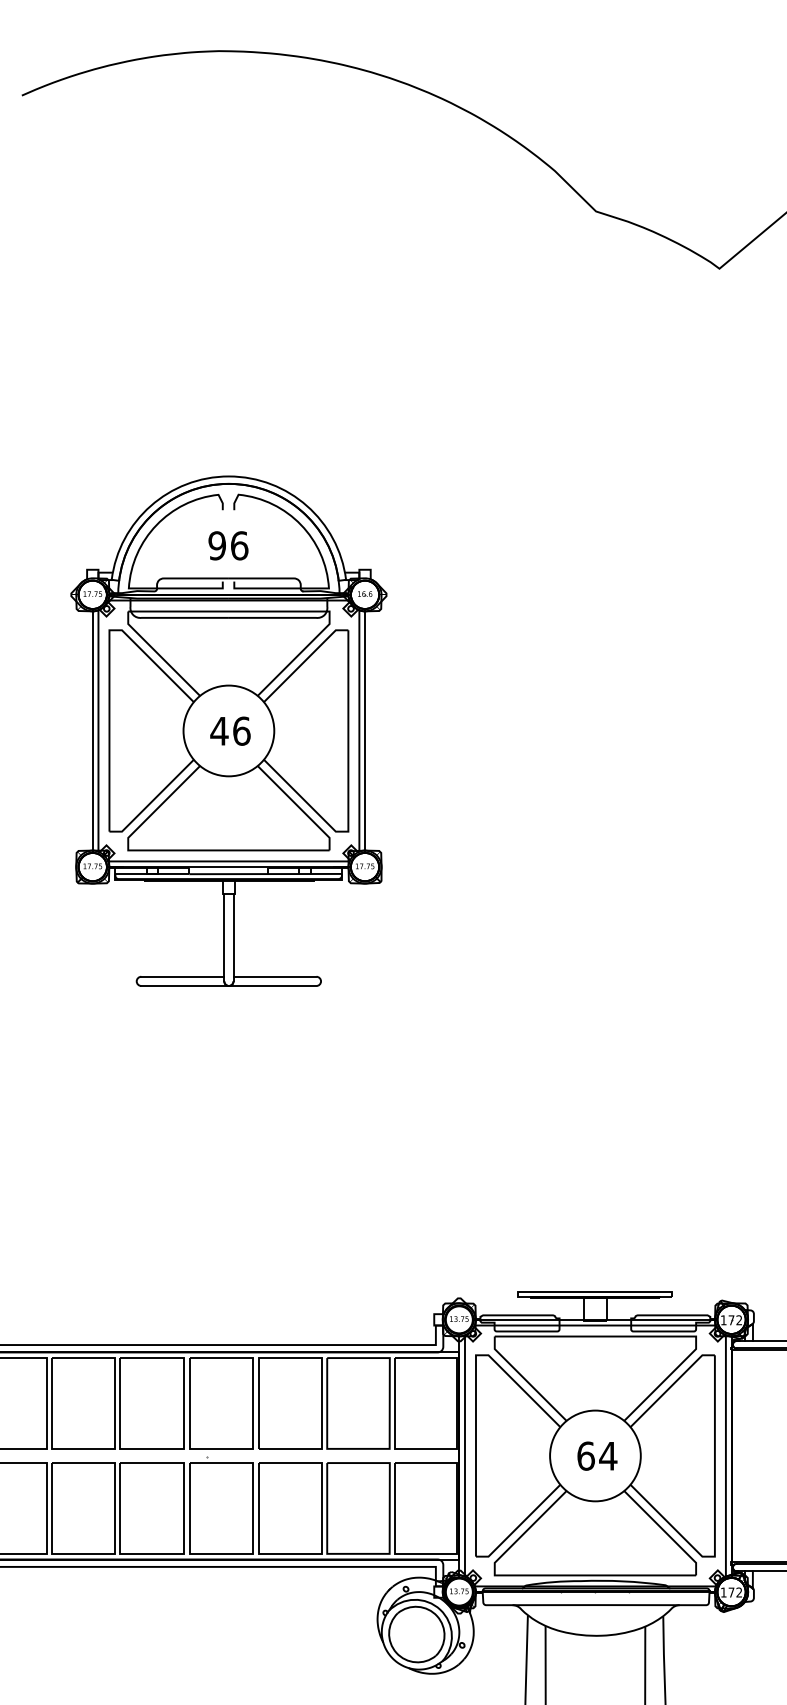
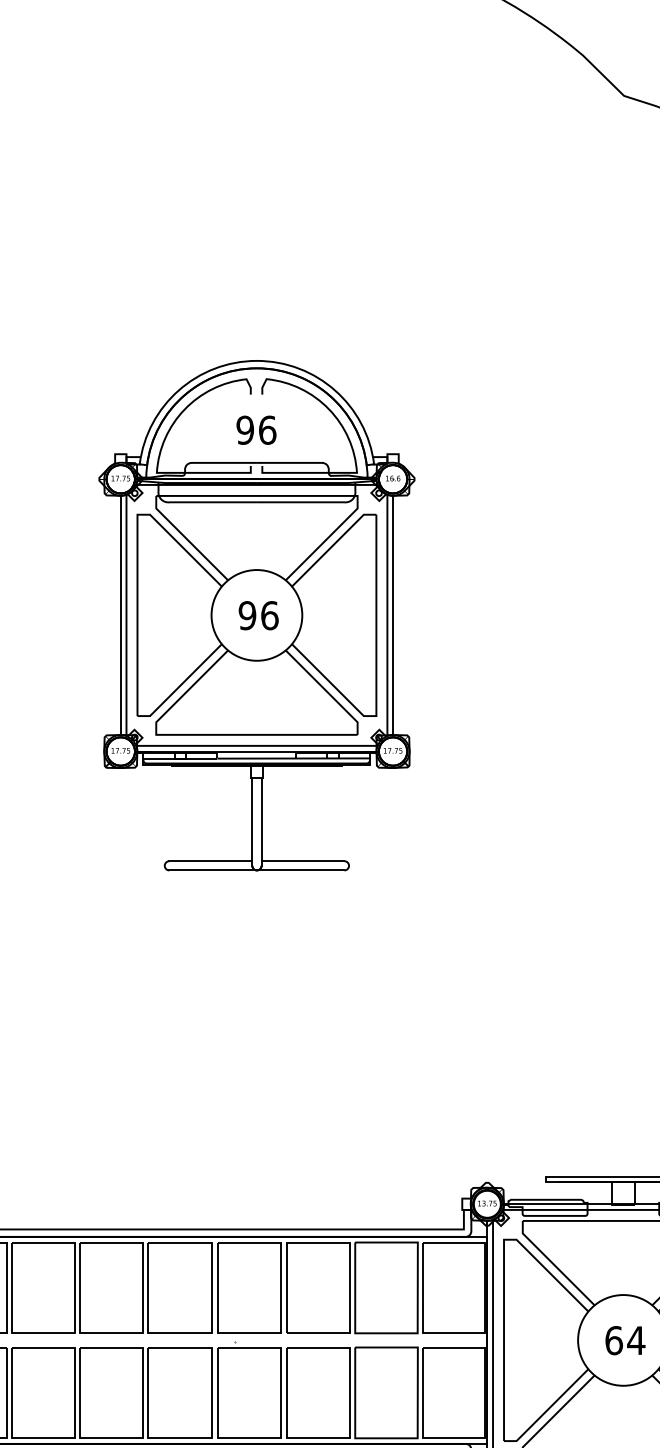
text: (219, 730) -> (247, 614), 46 -> 96

